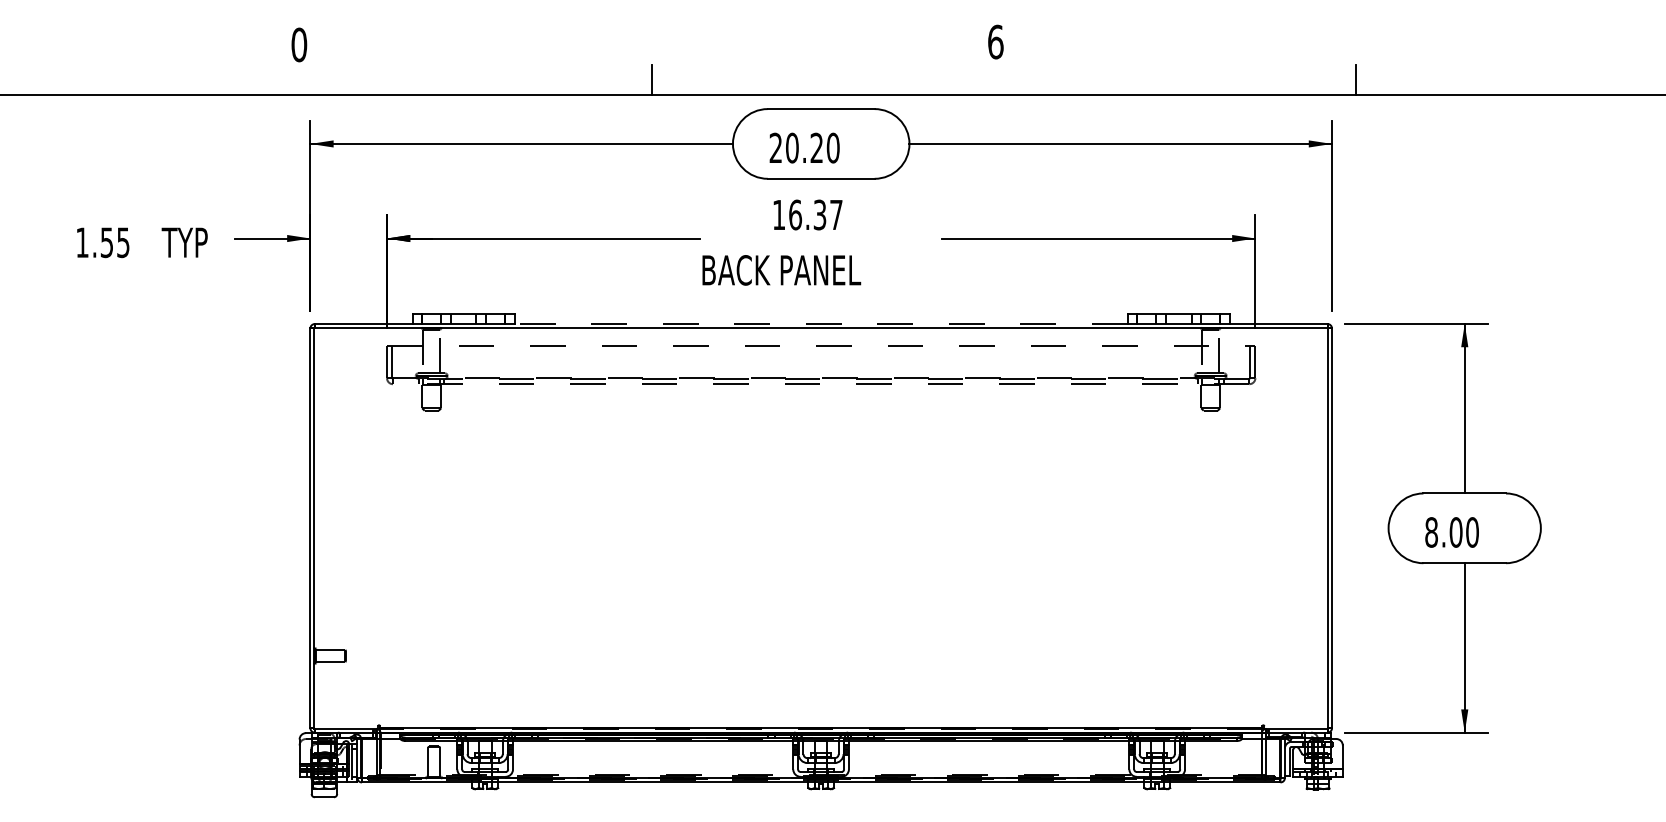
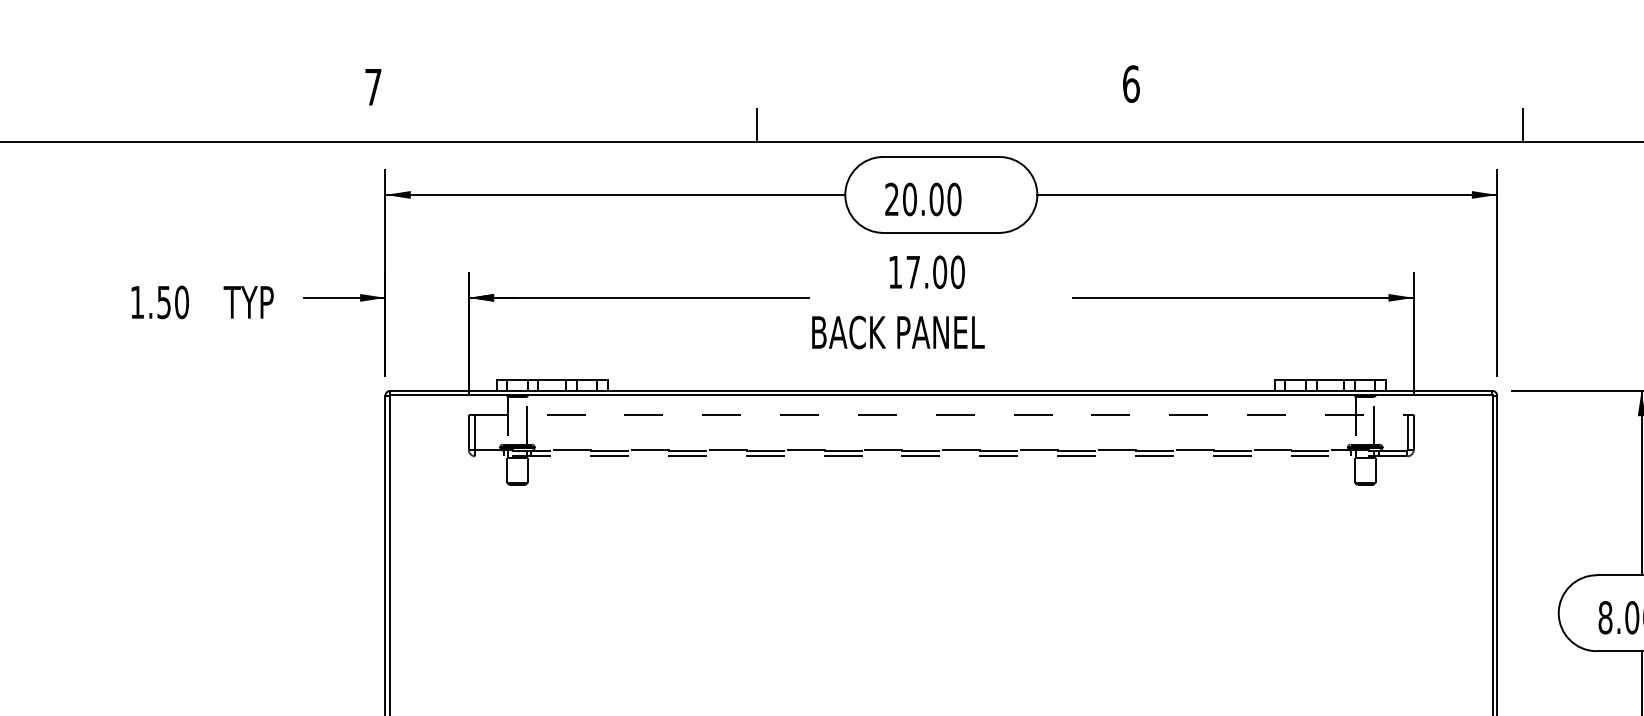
text: (299, 44) -> (373, 86), 0 -> 7
text: (816, 147) -> (936, 198), 20.20 -> 20.00
text: (815, 214) -> (935, 271), 16.37 -> 17.00
text: (123, 242) -> (182, 302), 1.55 -> 1.50
line: (820, 323) -> (940, 390), dashed -> solid

